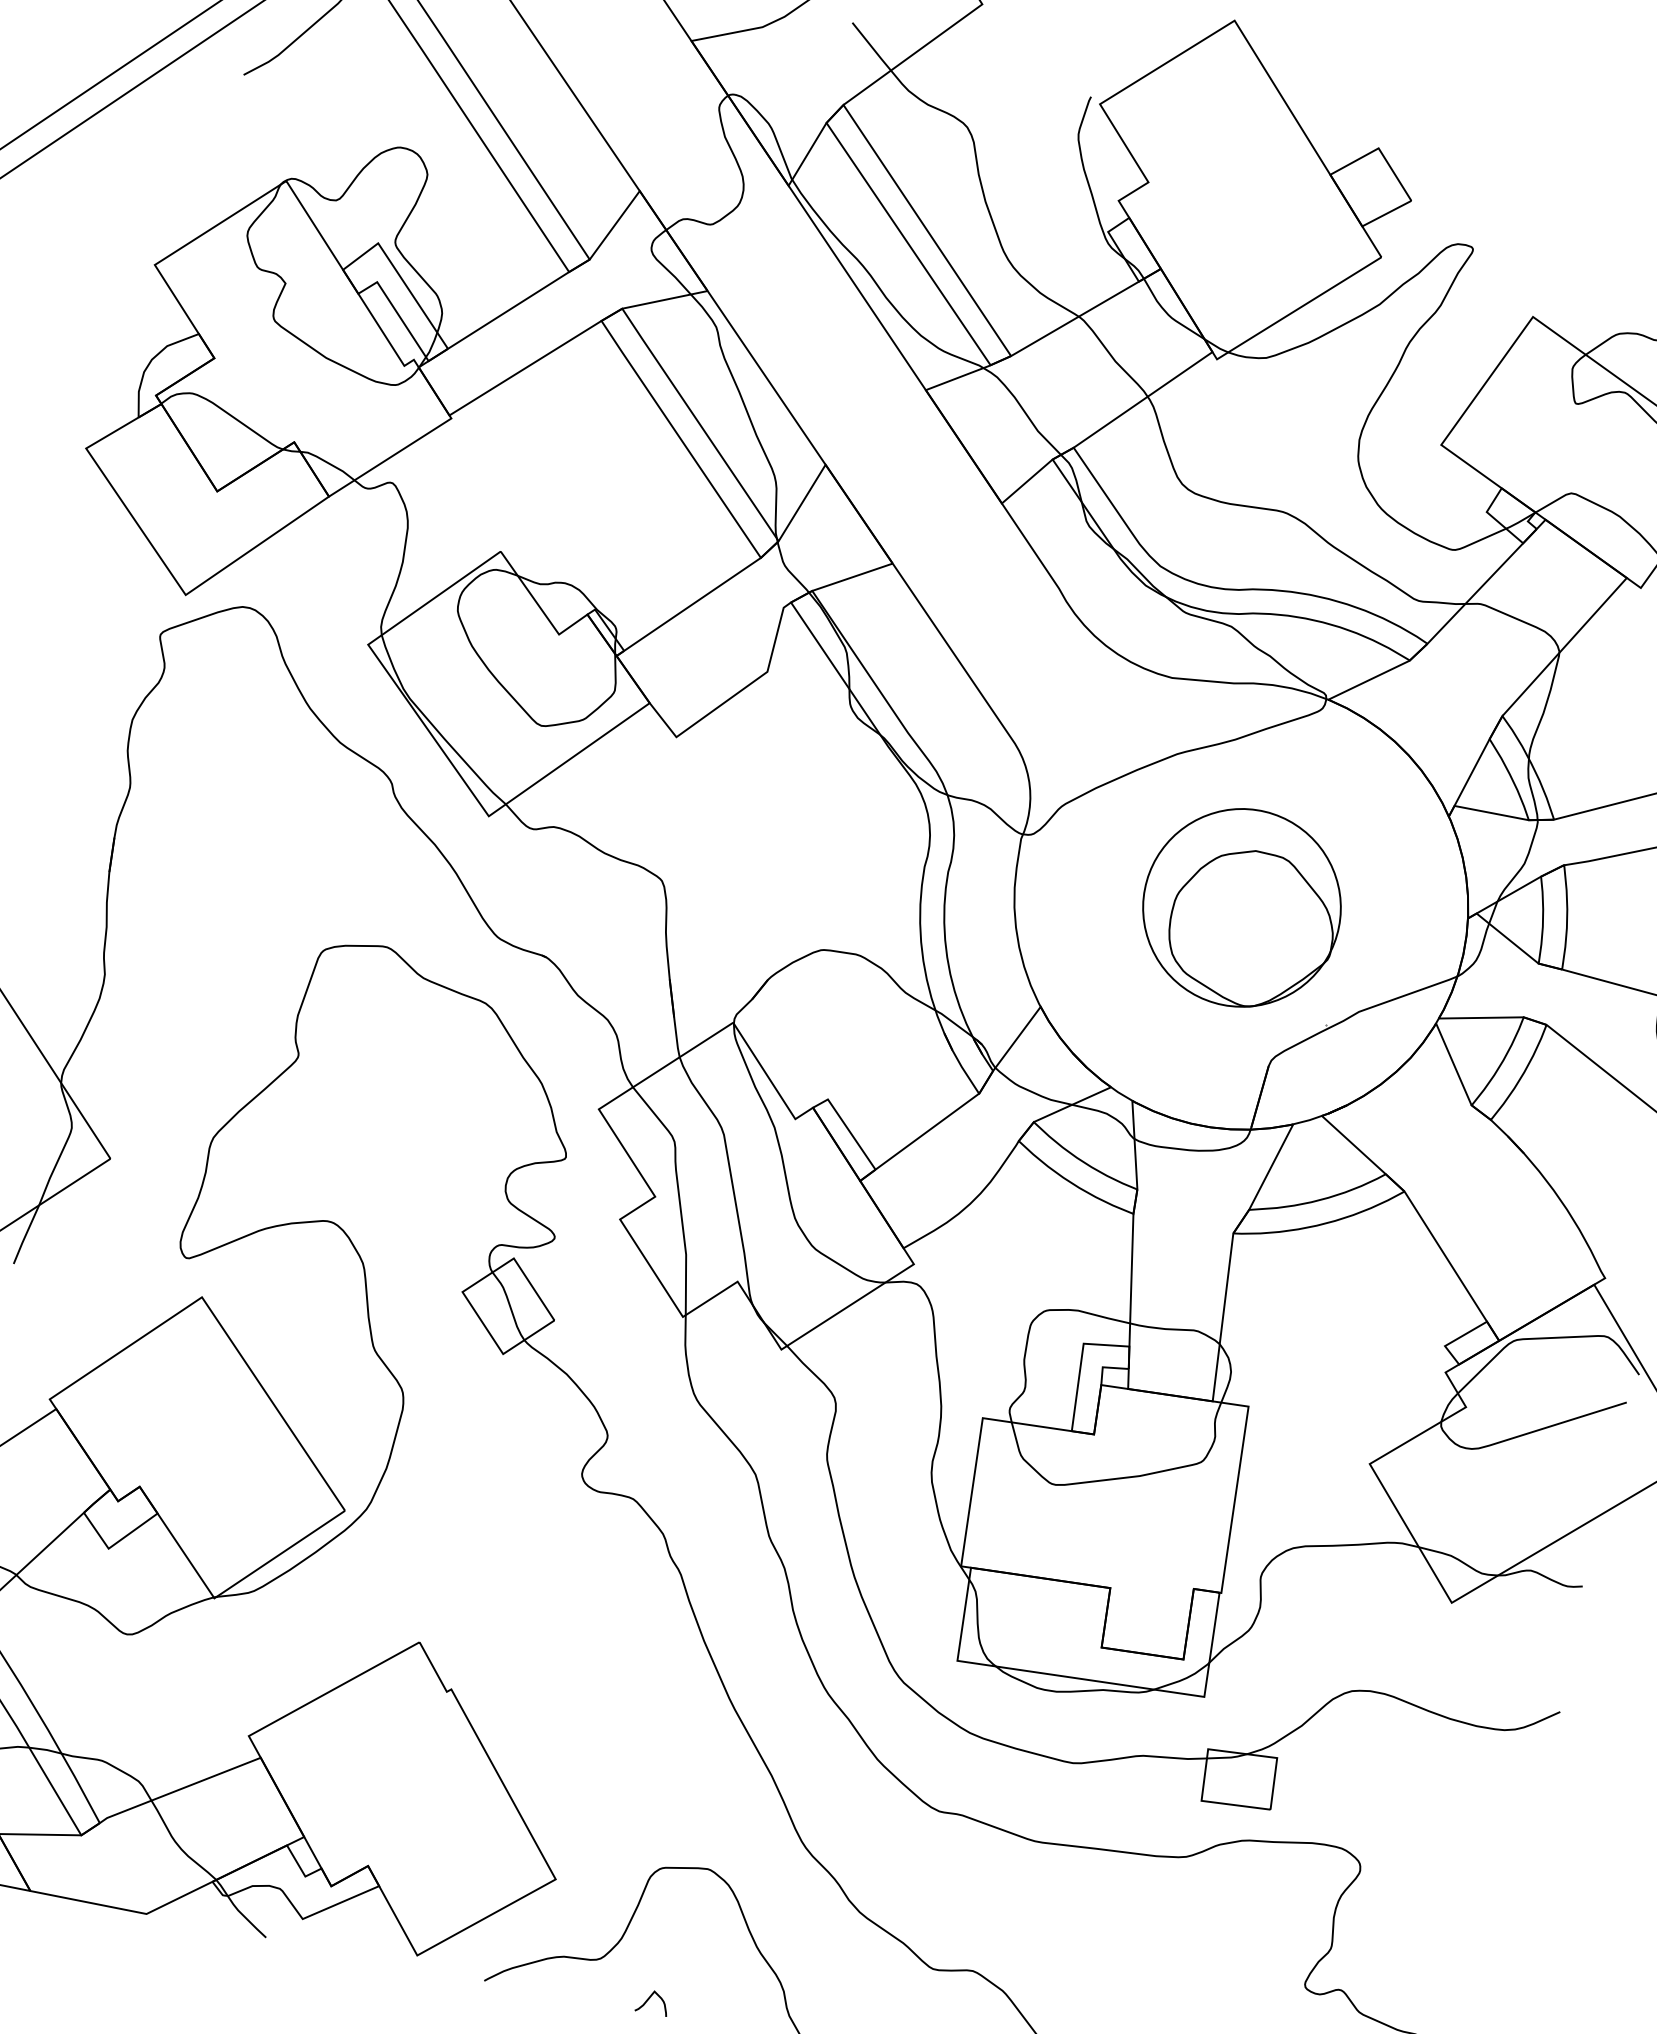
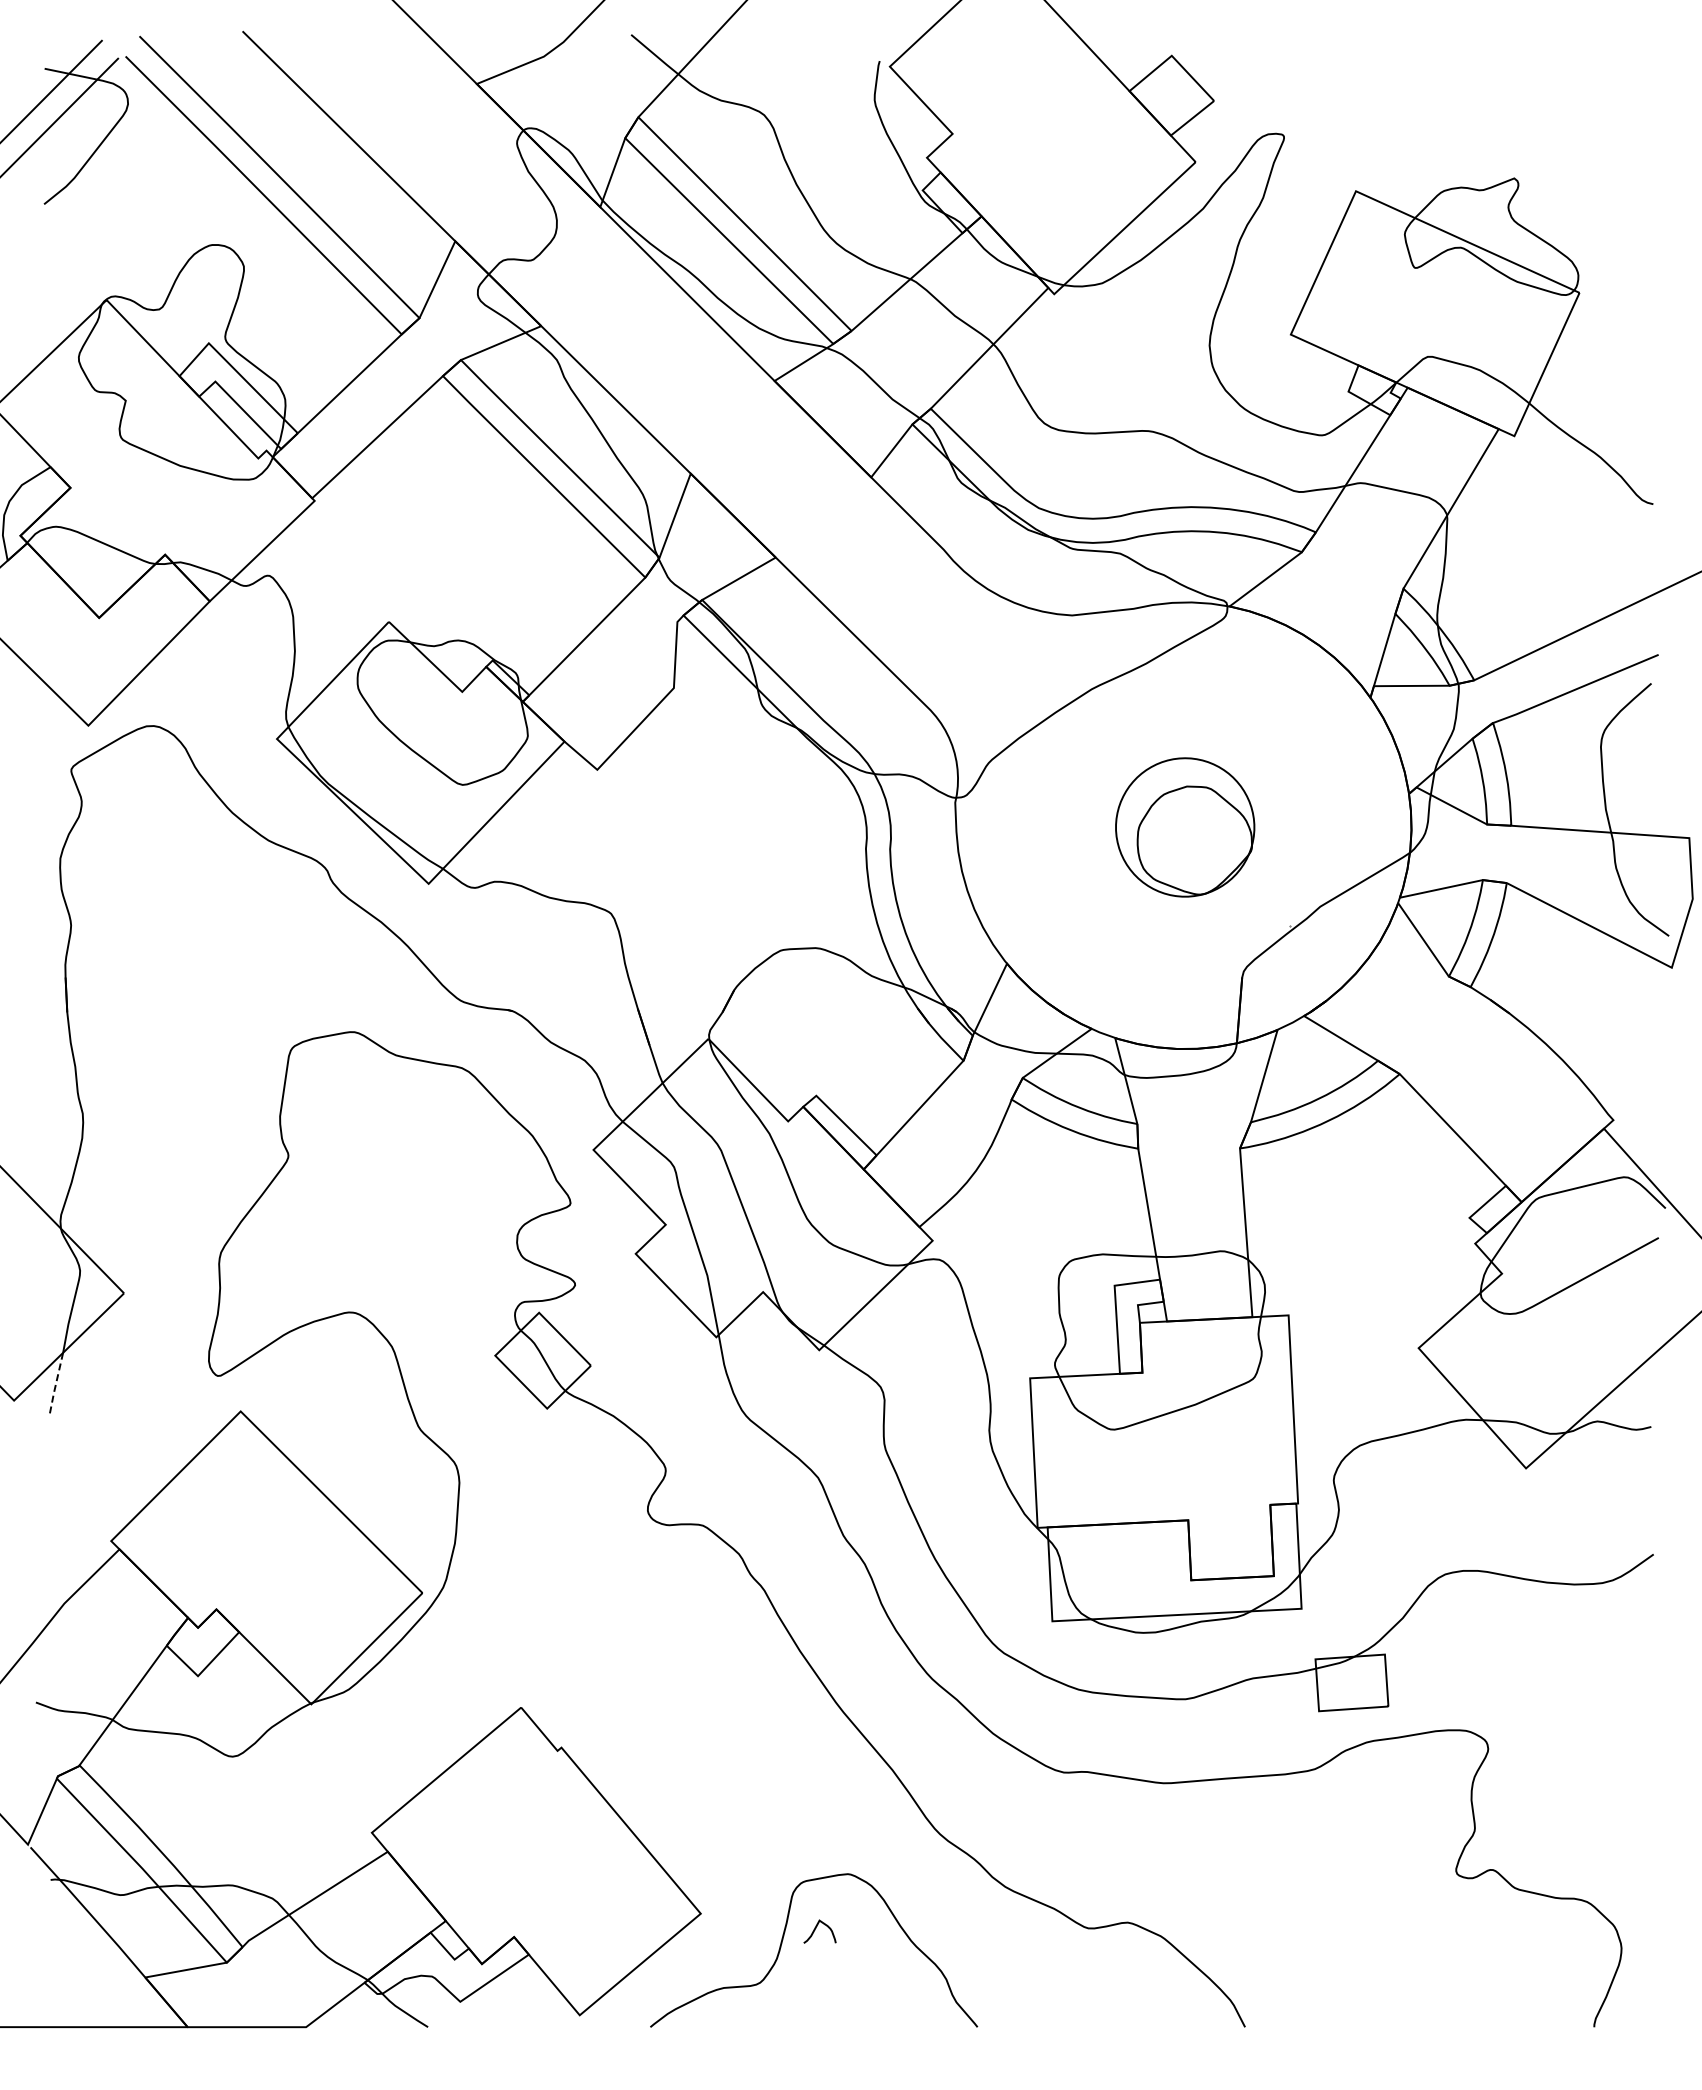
part: (1241, 907) -> (1184, 827), size x0.7
line: (25, 1234) -> (55, 1384), solid -> dashed
curve: (648, 2000) -> (815, 1930), moved

